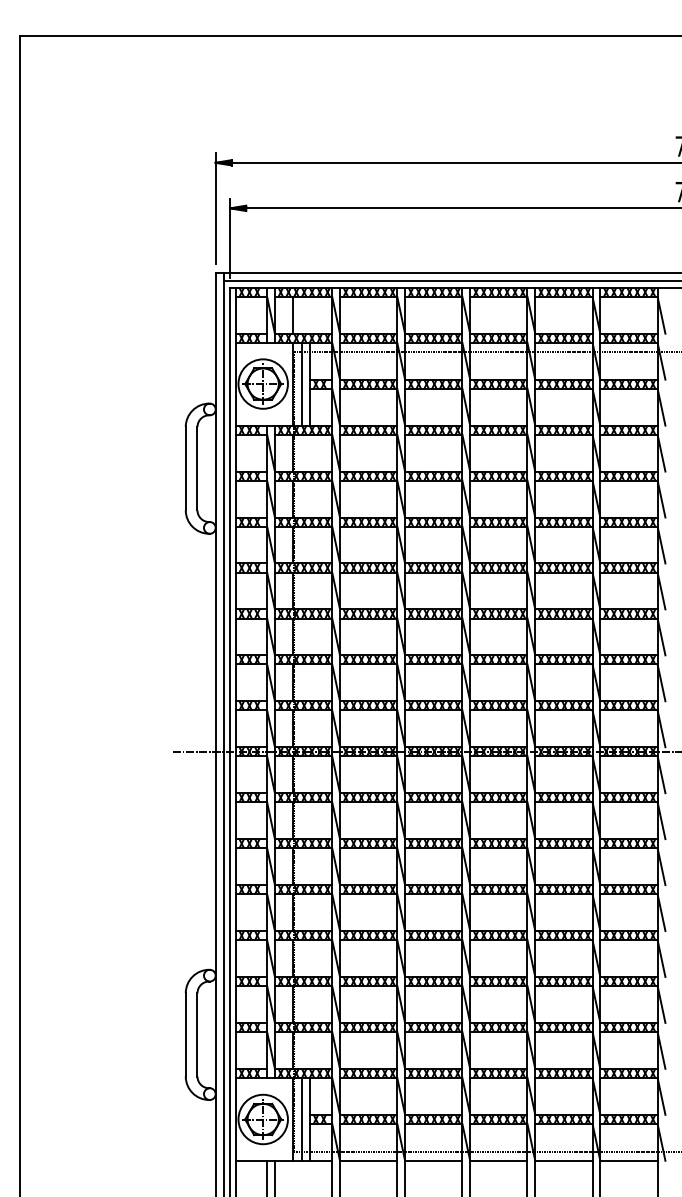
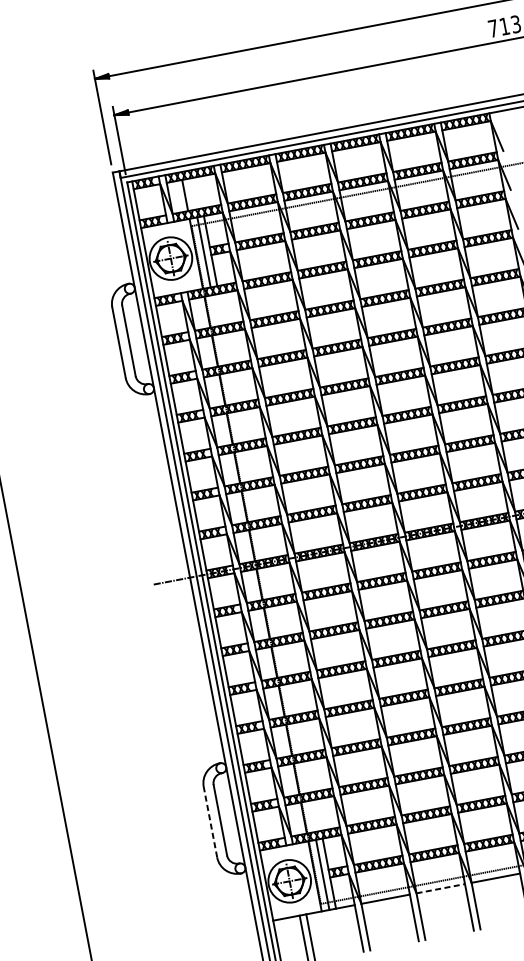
line: (185, 1034) -> (210, 821), solid -> dashed
line: (433, 1160) -> (440, 888), solid -> dashed

